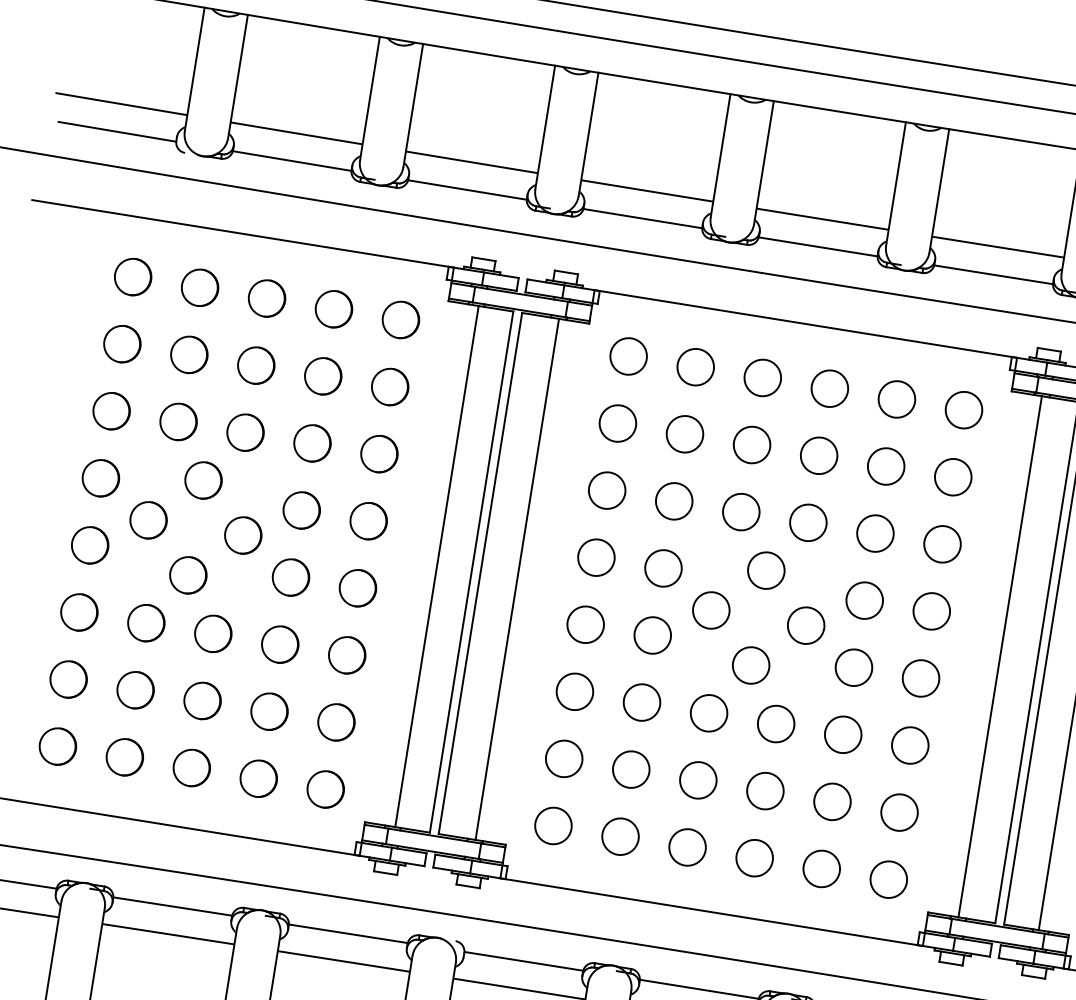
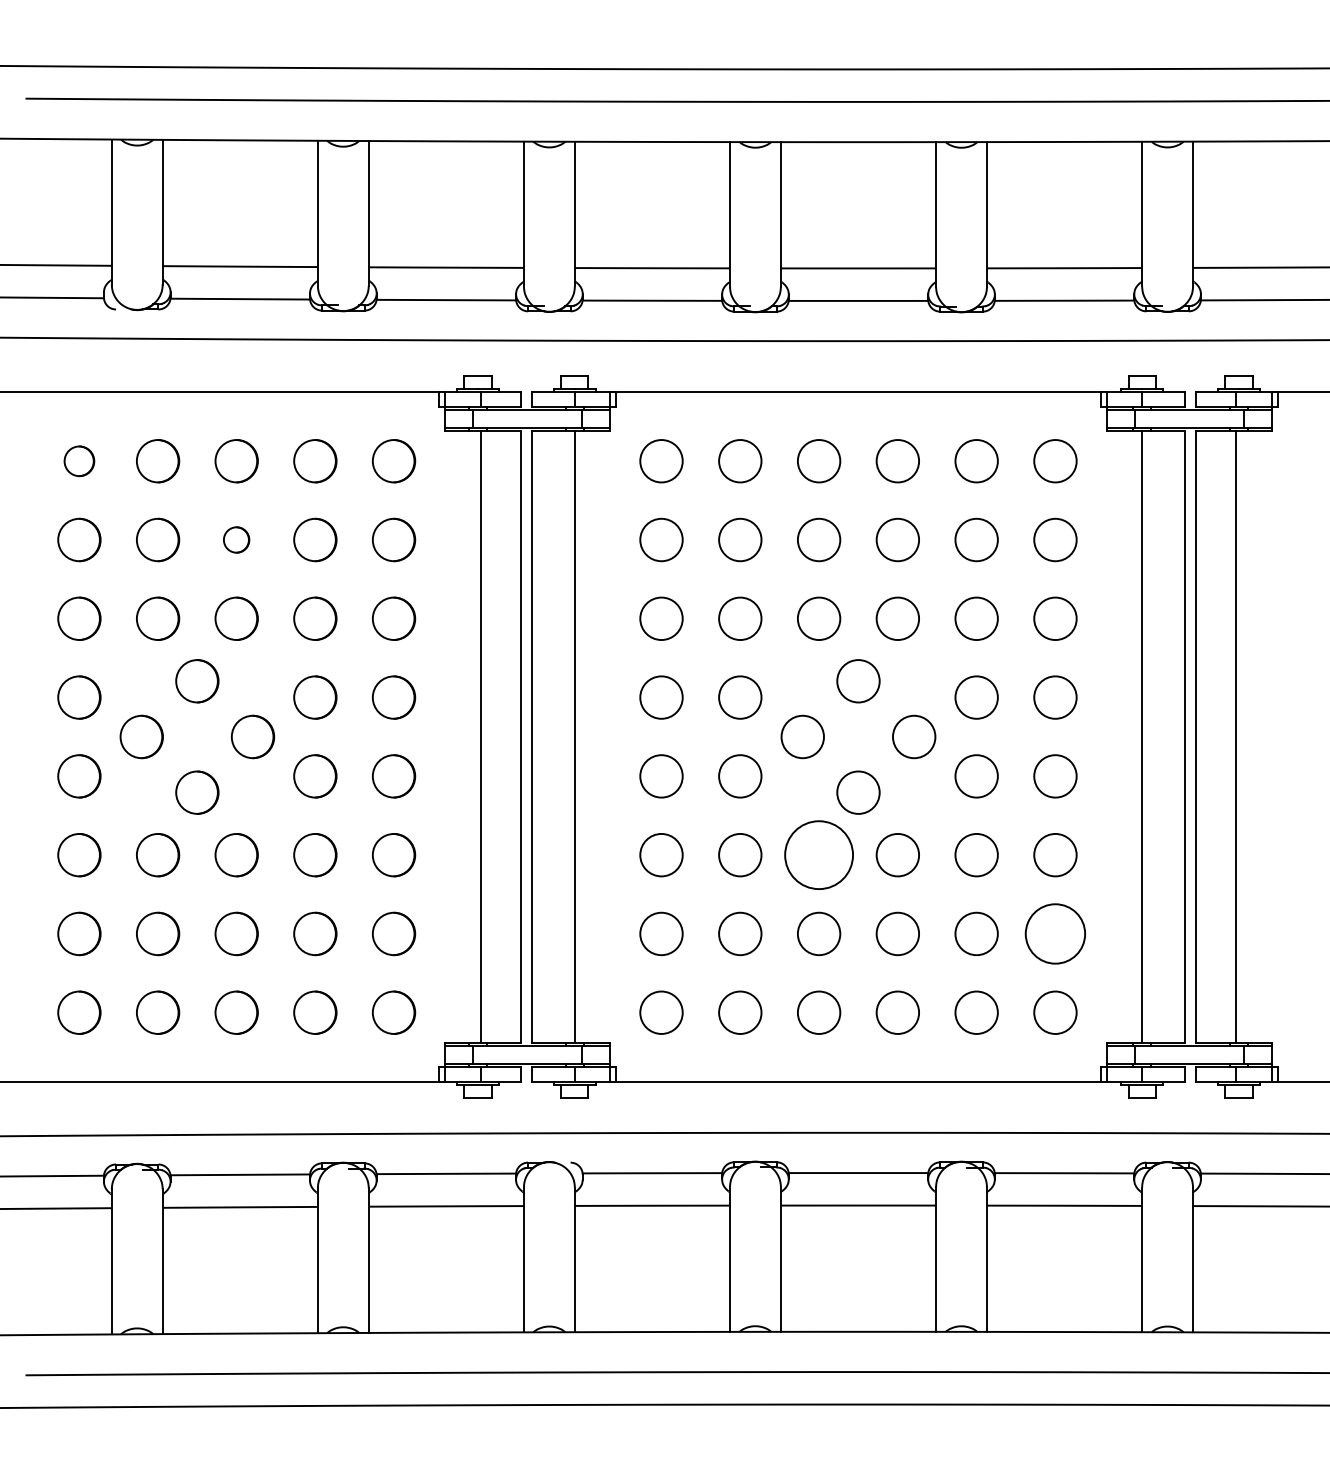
circle: (133, 277) -> (79, 461), size x0.7
part: (256, 365) -> (236, 539), size x0.6
circle: (708, 712) -> (818, 854), size x1.6
circle: (899, 812) -> (1055, 933), size x1.4

